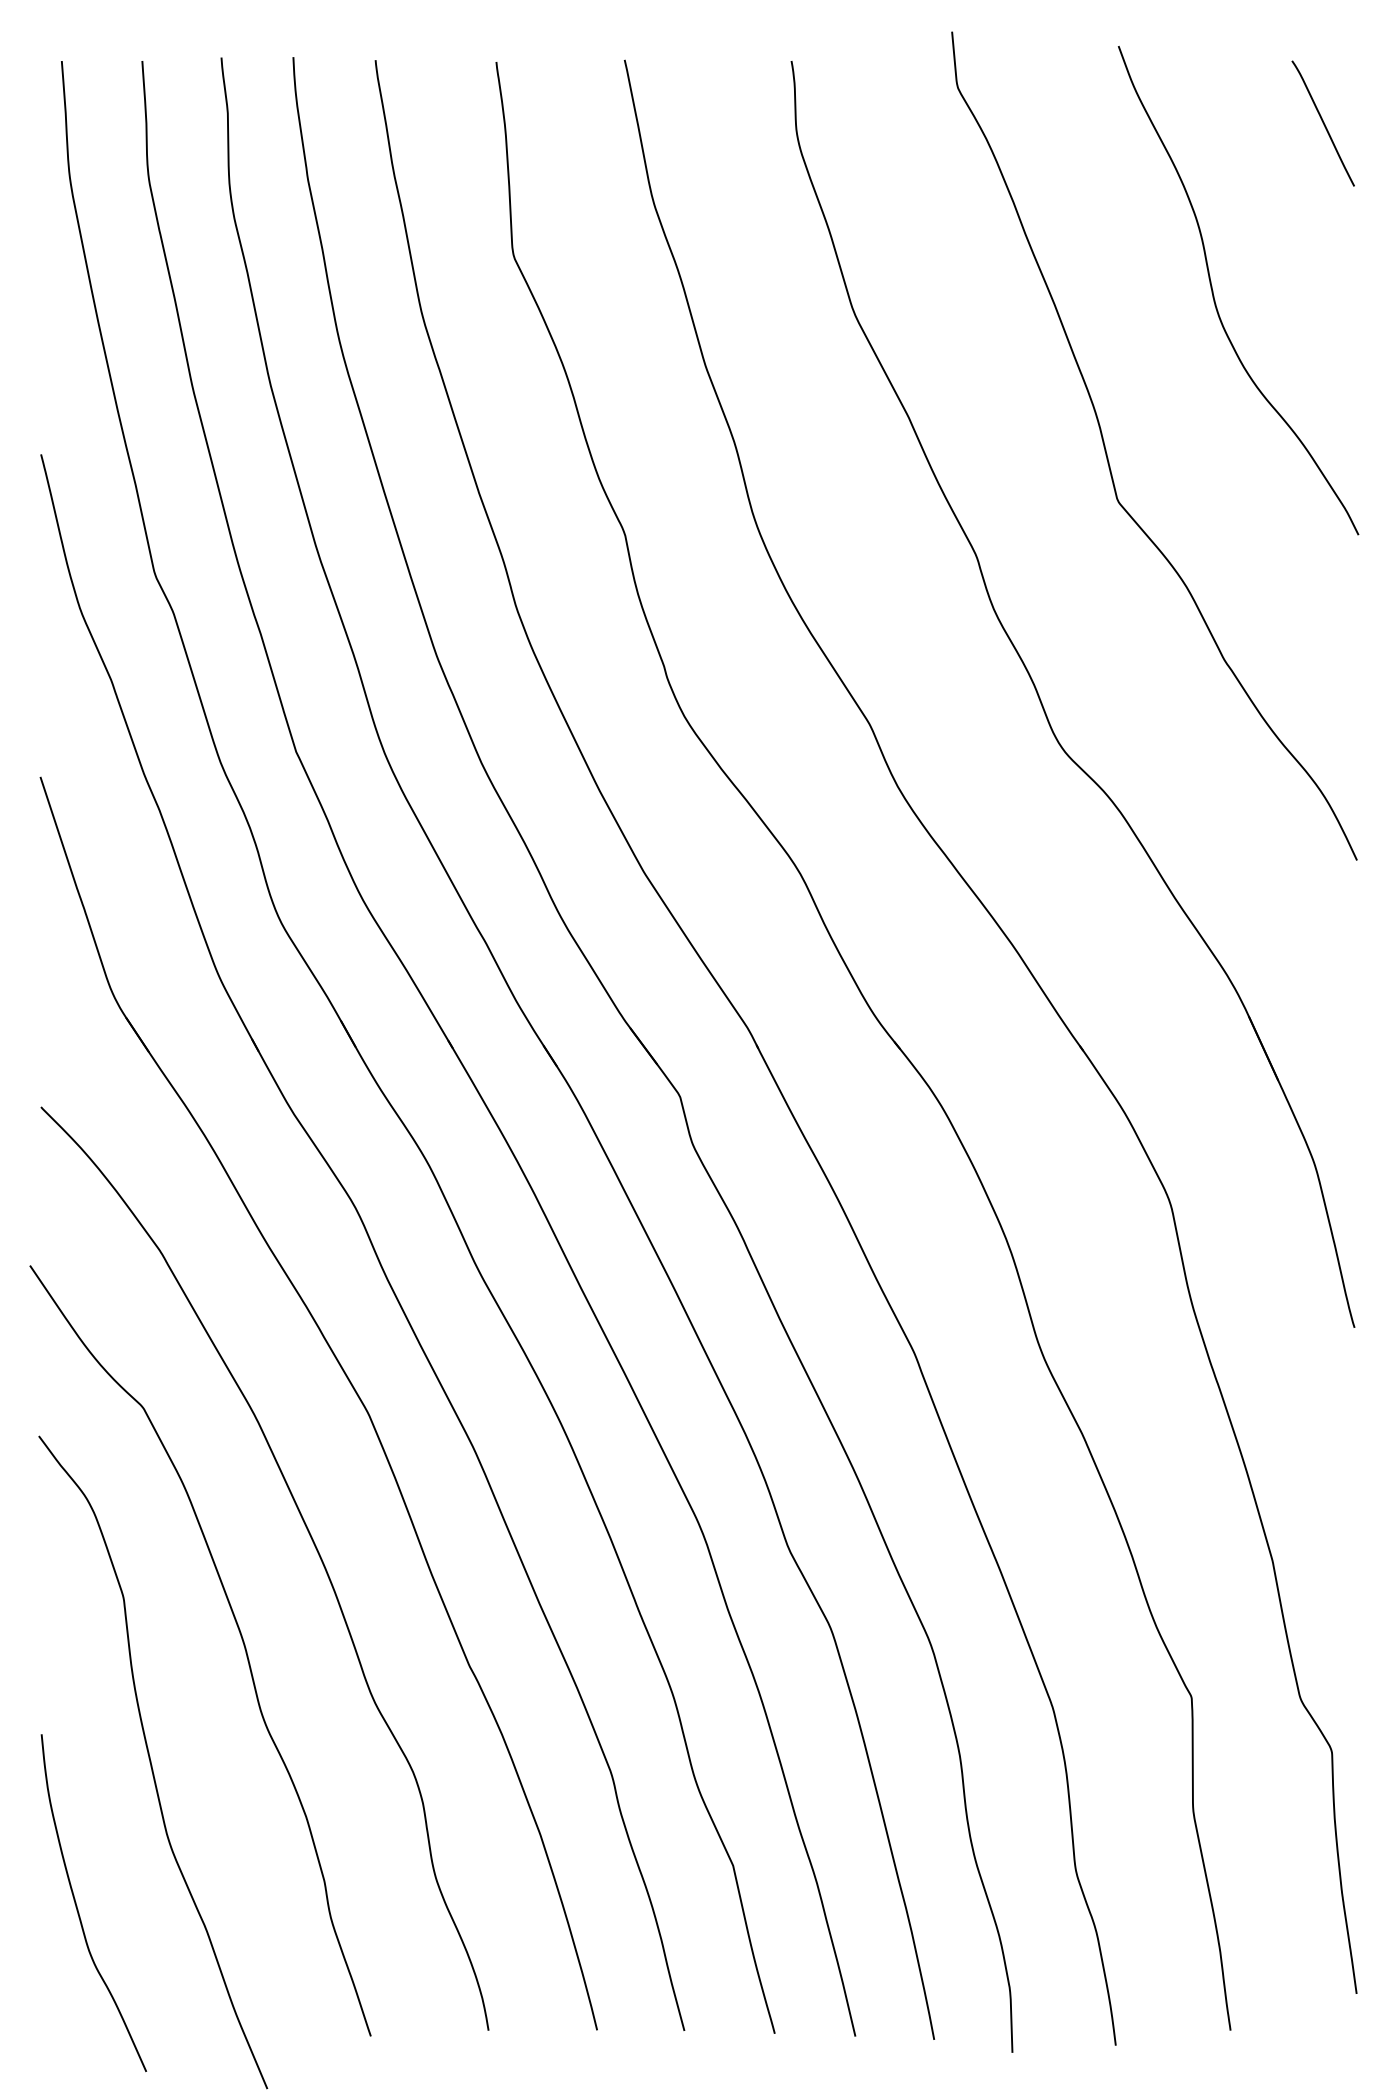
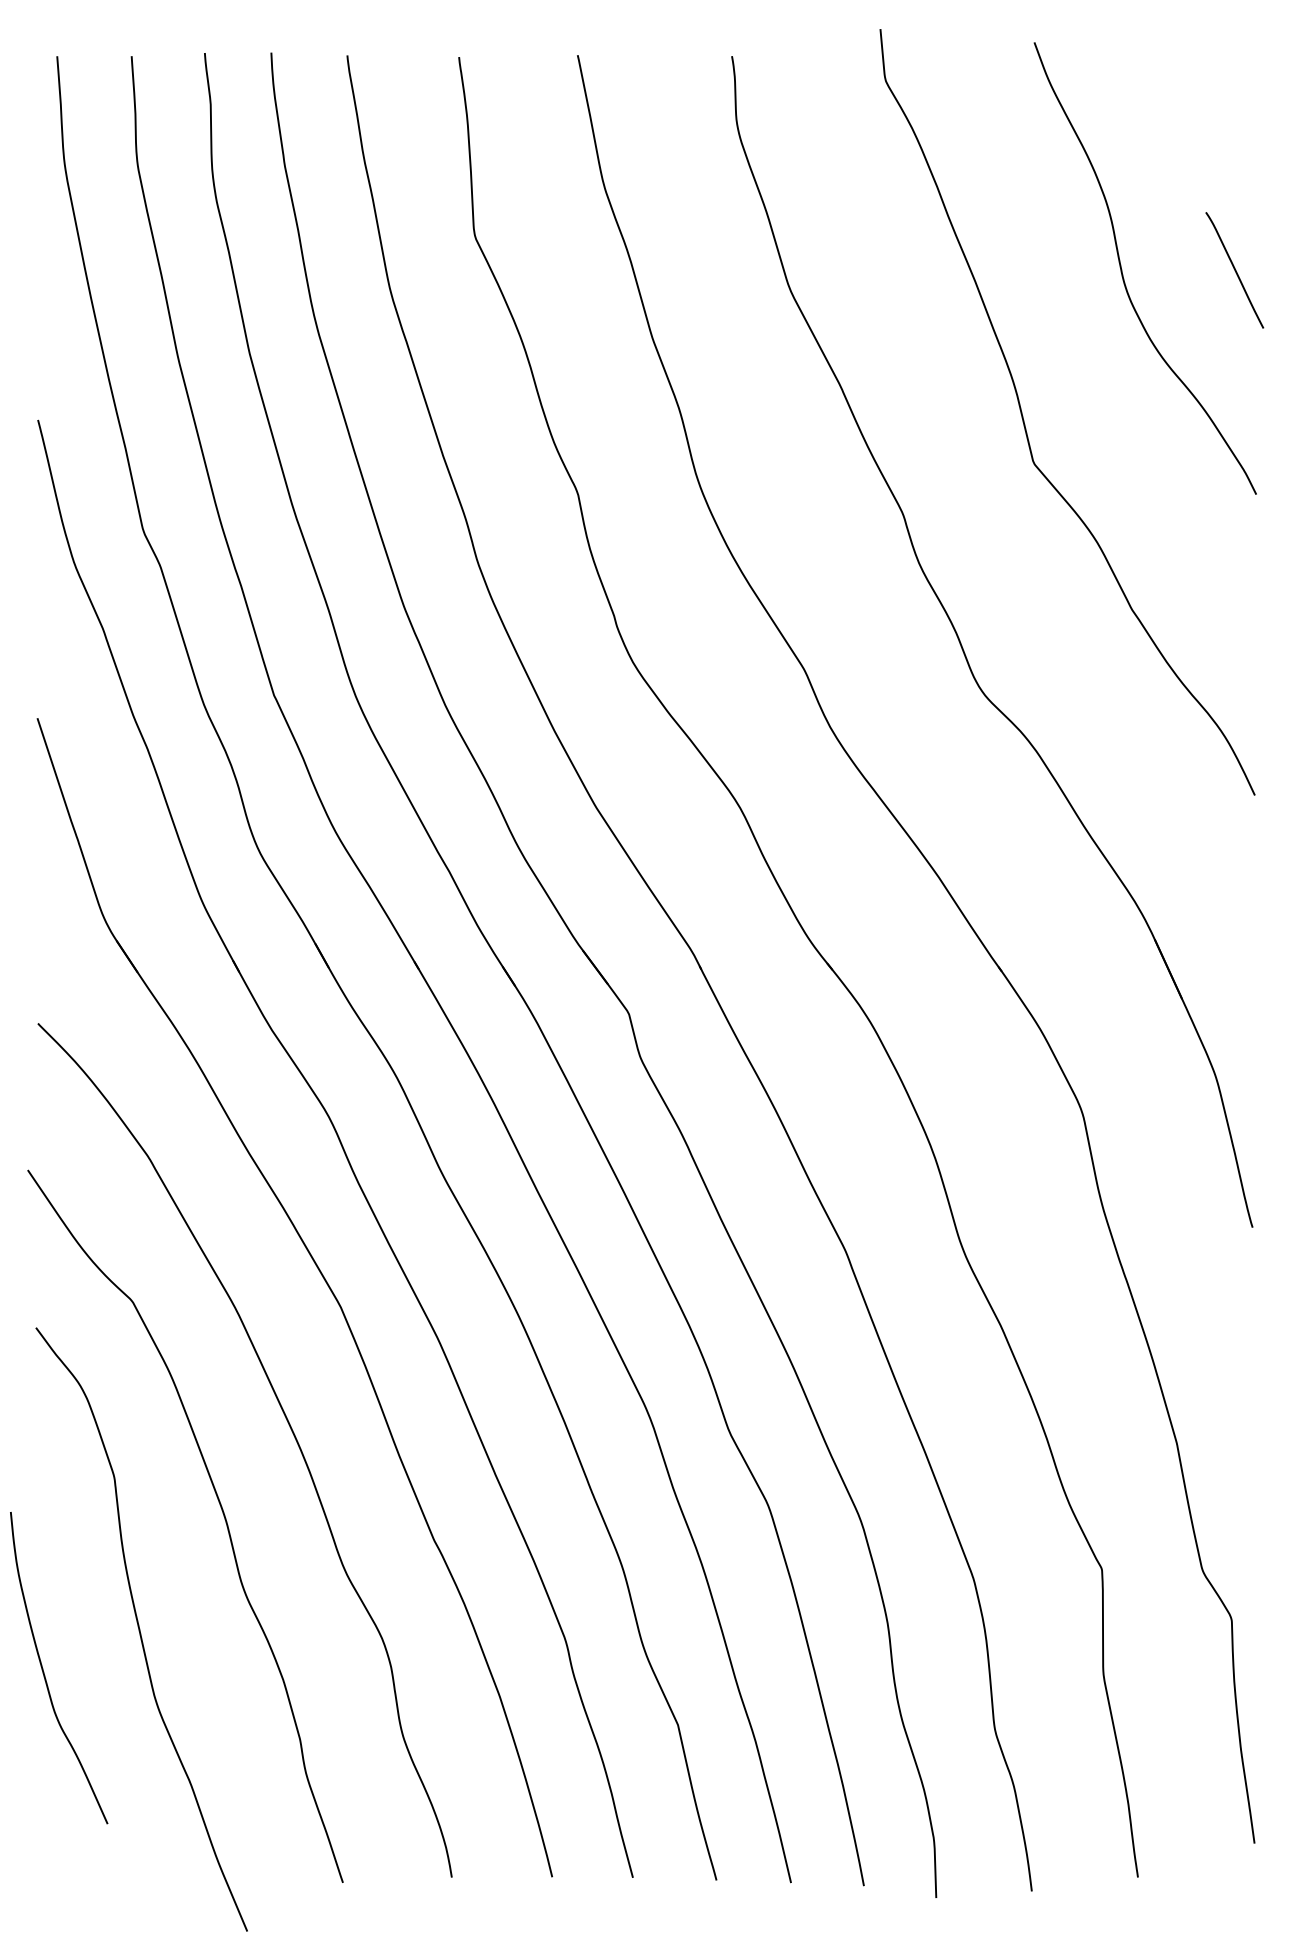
curve: (1322, 123) -> (1234, 270), moved
curve: (77, 1905) -> (43, 1670), moved

